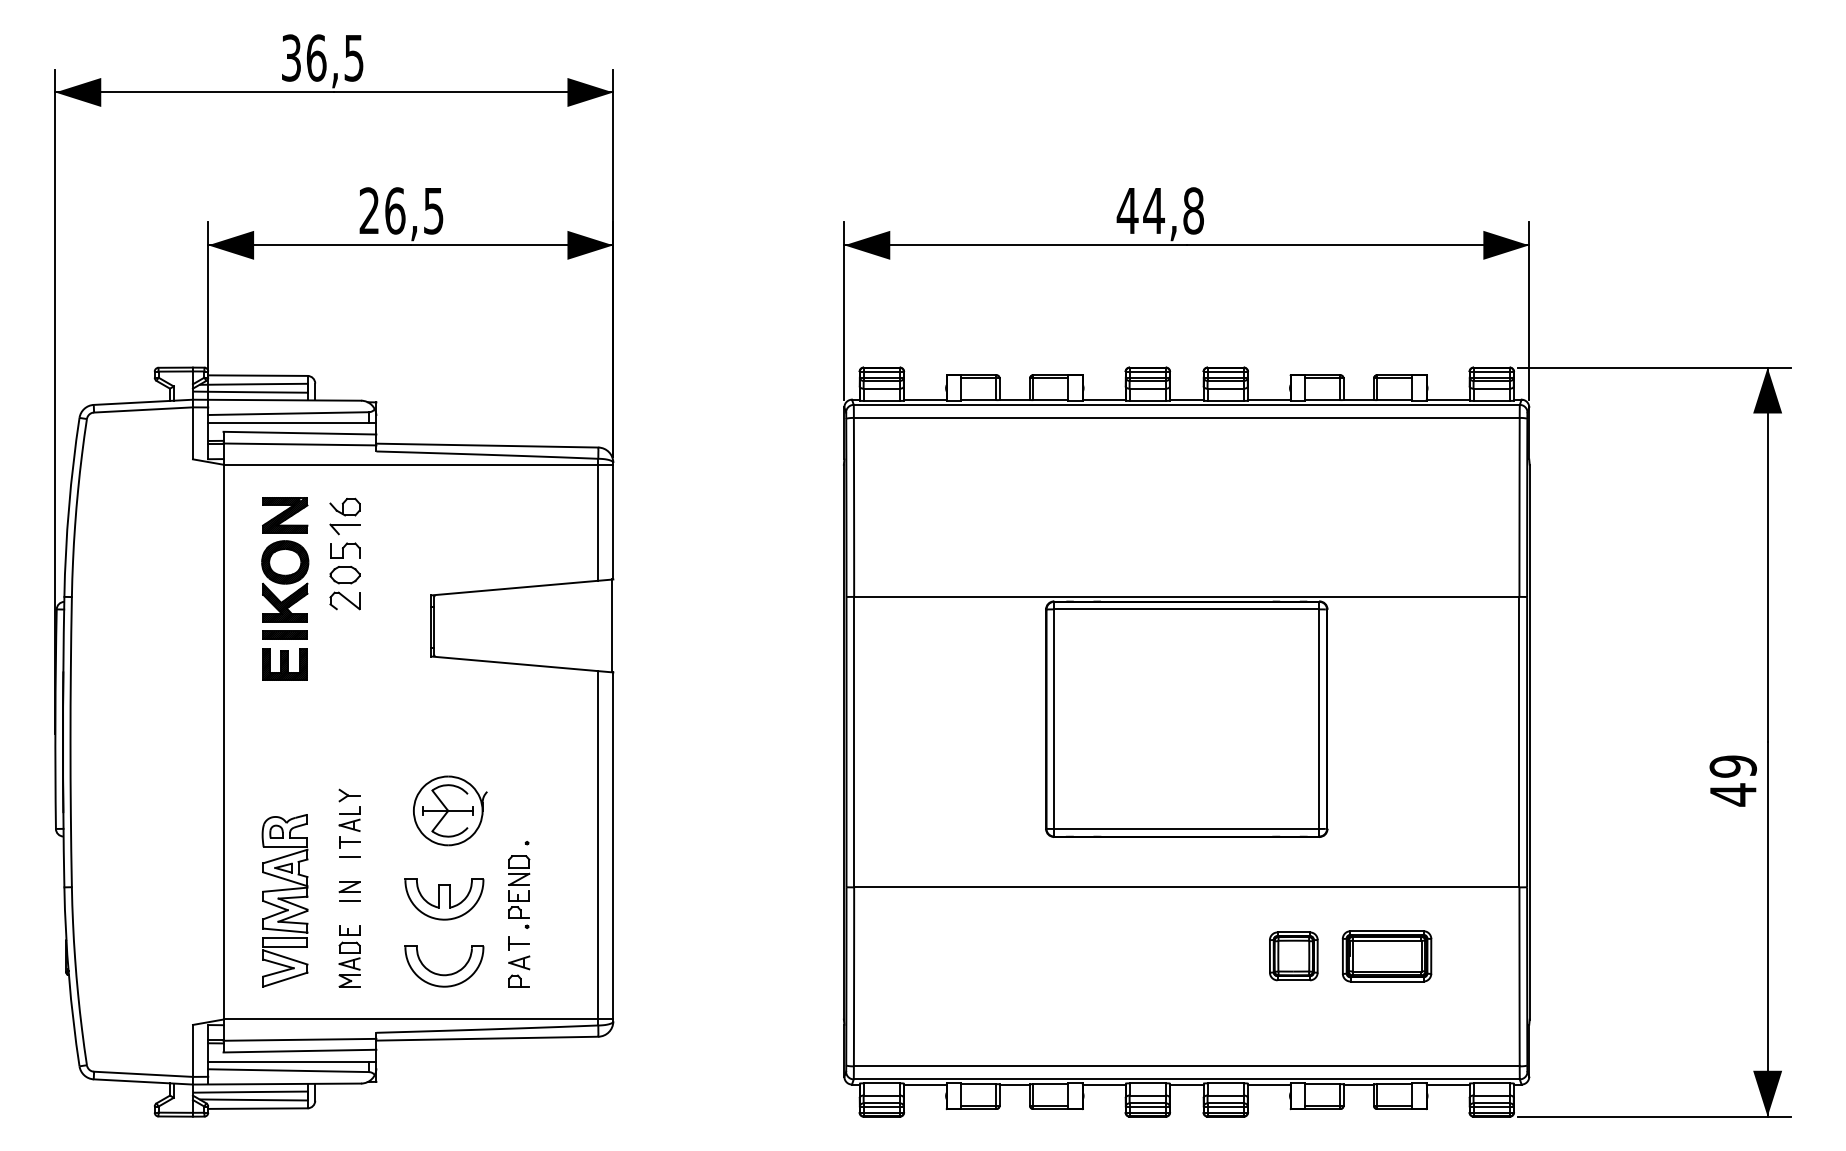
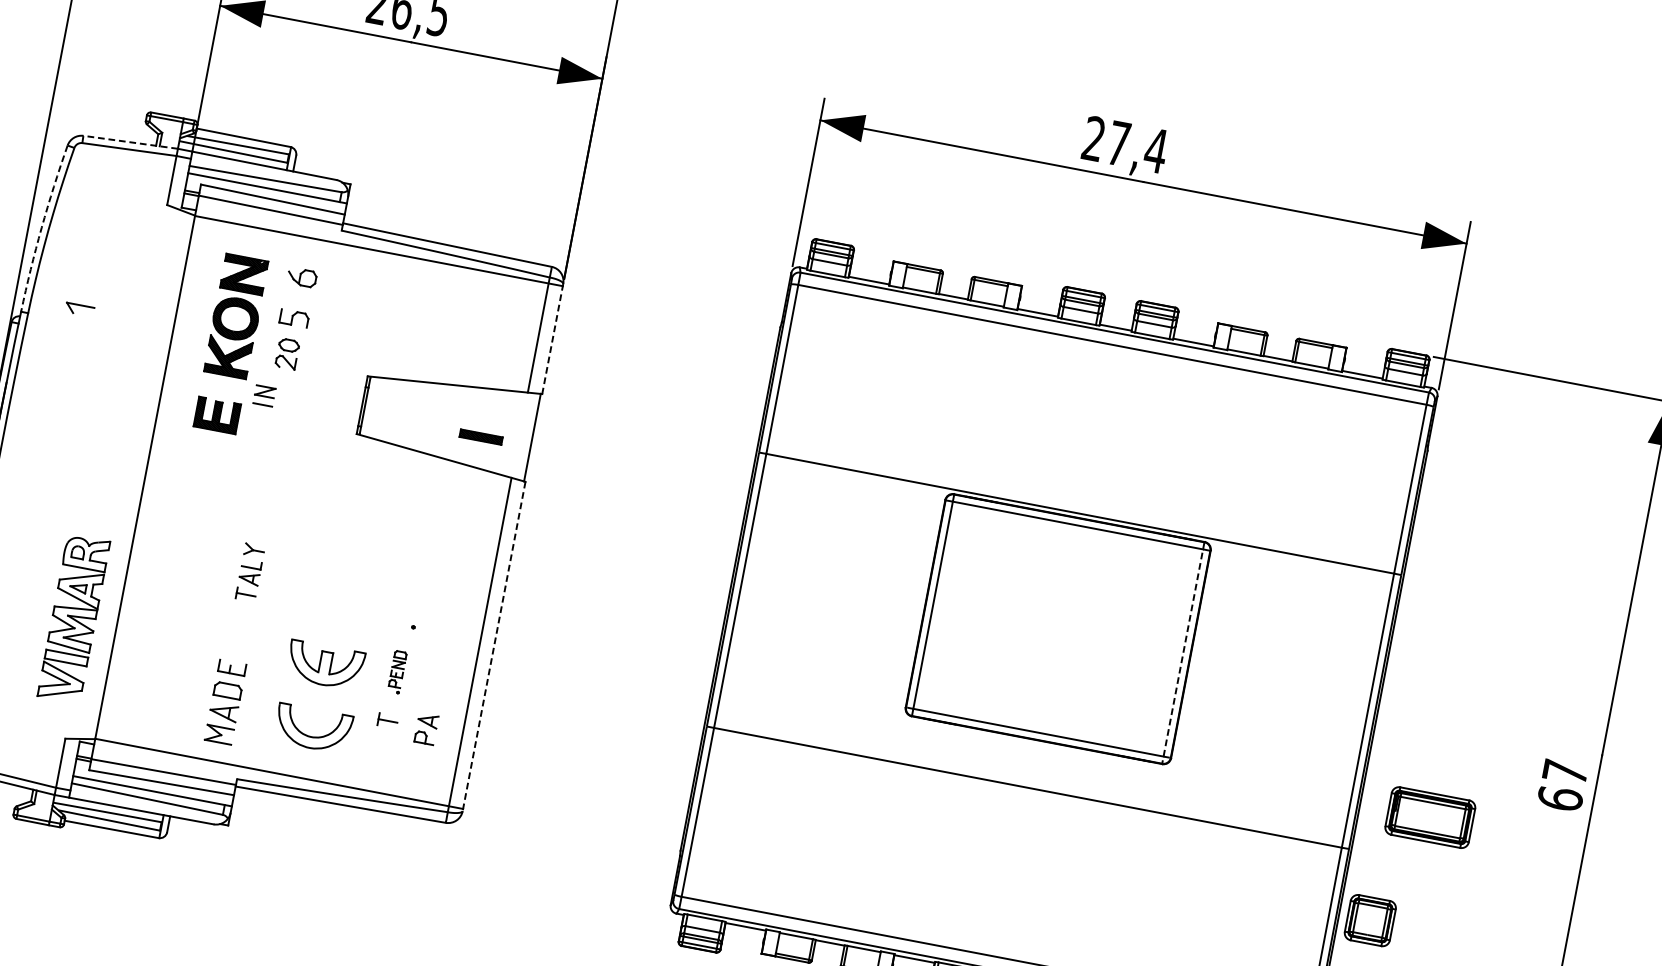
text: (1160, 210) -> (1124, 144), 44,8 -> 27,4
line: (143, 402) -> (130, 142), solid -> dashed
arc: (69, 507) -> (42, 228), solid -> dashed
line: (613, 521) -> (552, 339), solid -> dashed
part: (344, 529) -> (79, 309), moved
part: (344, 588) -> (286, 354), size x0.7
part: (284, 634) -> (480, 436), moved
line: (1319, 719) -> (1183, 653), solid -> dashed
text: (1733, 780) -> (1563, 785), 49 -> 67
part: (450, 810) -> (347, 582), removed
line: (613, 846) -> (494, 646), solid -> dashed
line: (349, 856) -> (243, 607), removed
part: (349, 891) -> (264, 395), moved
part: (519, 891) -> (397, 671), size x0.6
part: (284, 900) -> (73, 618), moved
part: (349, 956) -> (225, 702), size x1.4
part: (1293, 956) -> (1370, 920), moved
part: (1386, 956) -> (1429, 817), moved
part: (519, 971) -> (426, 729), moved

